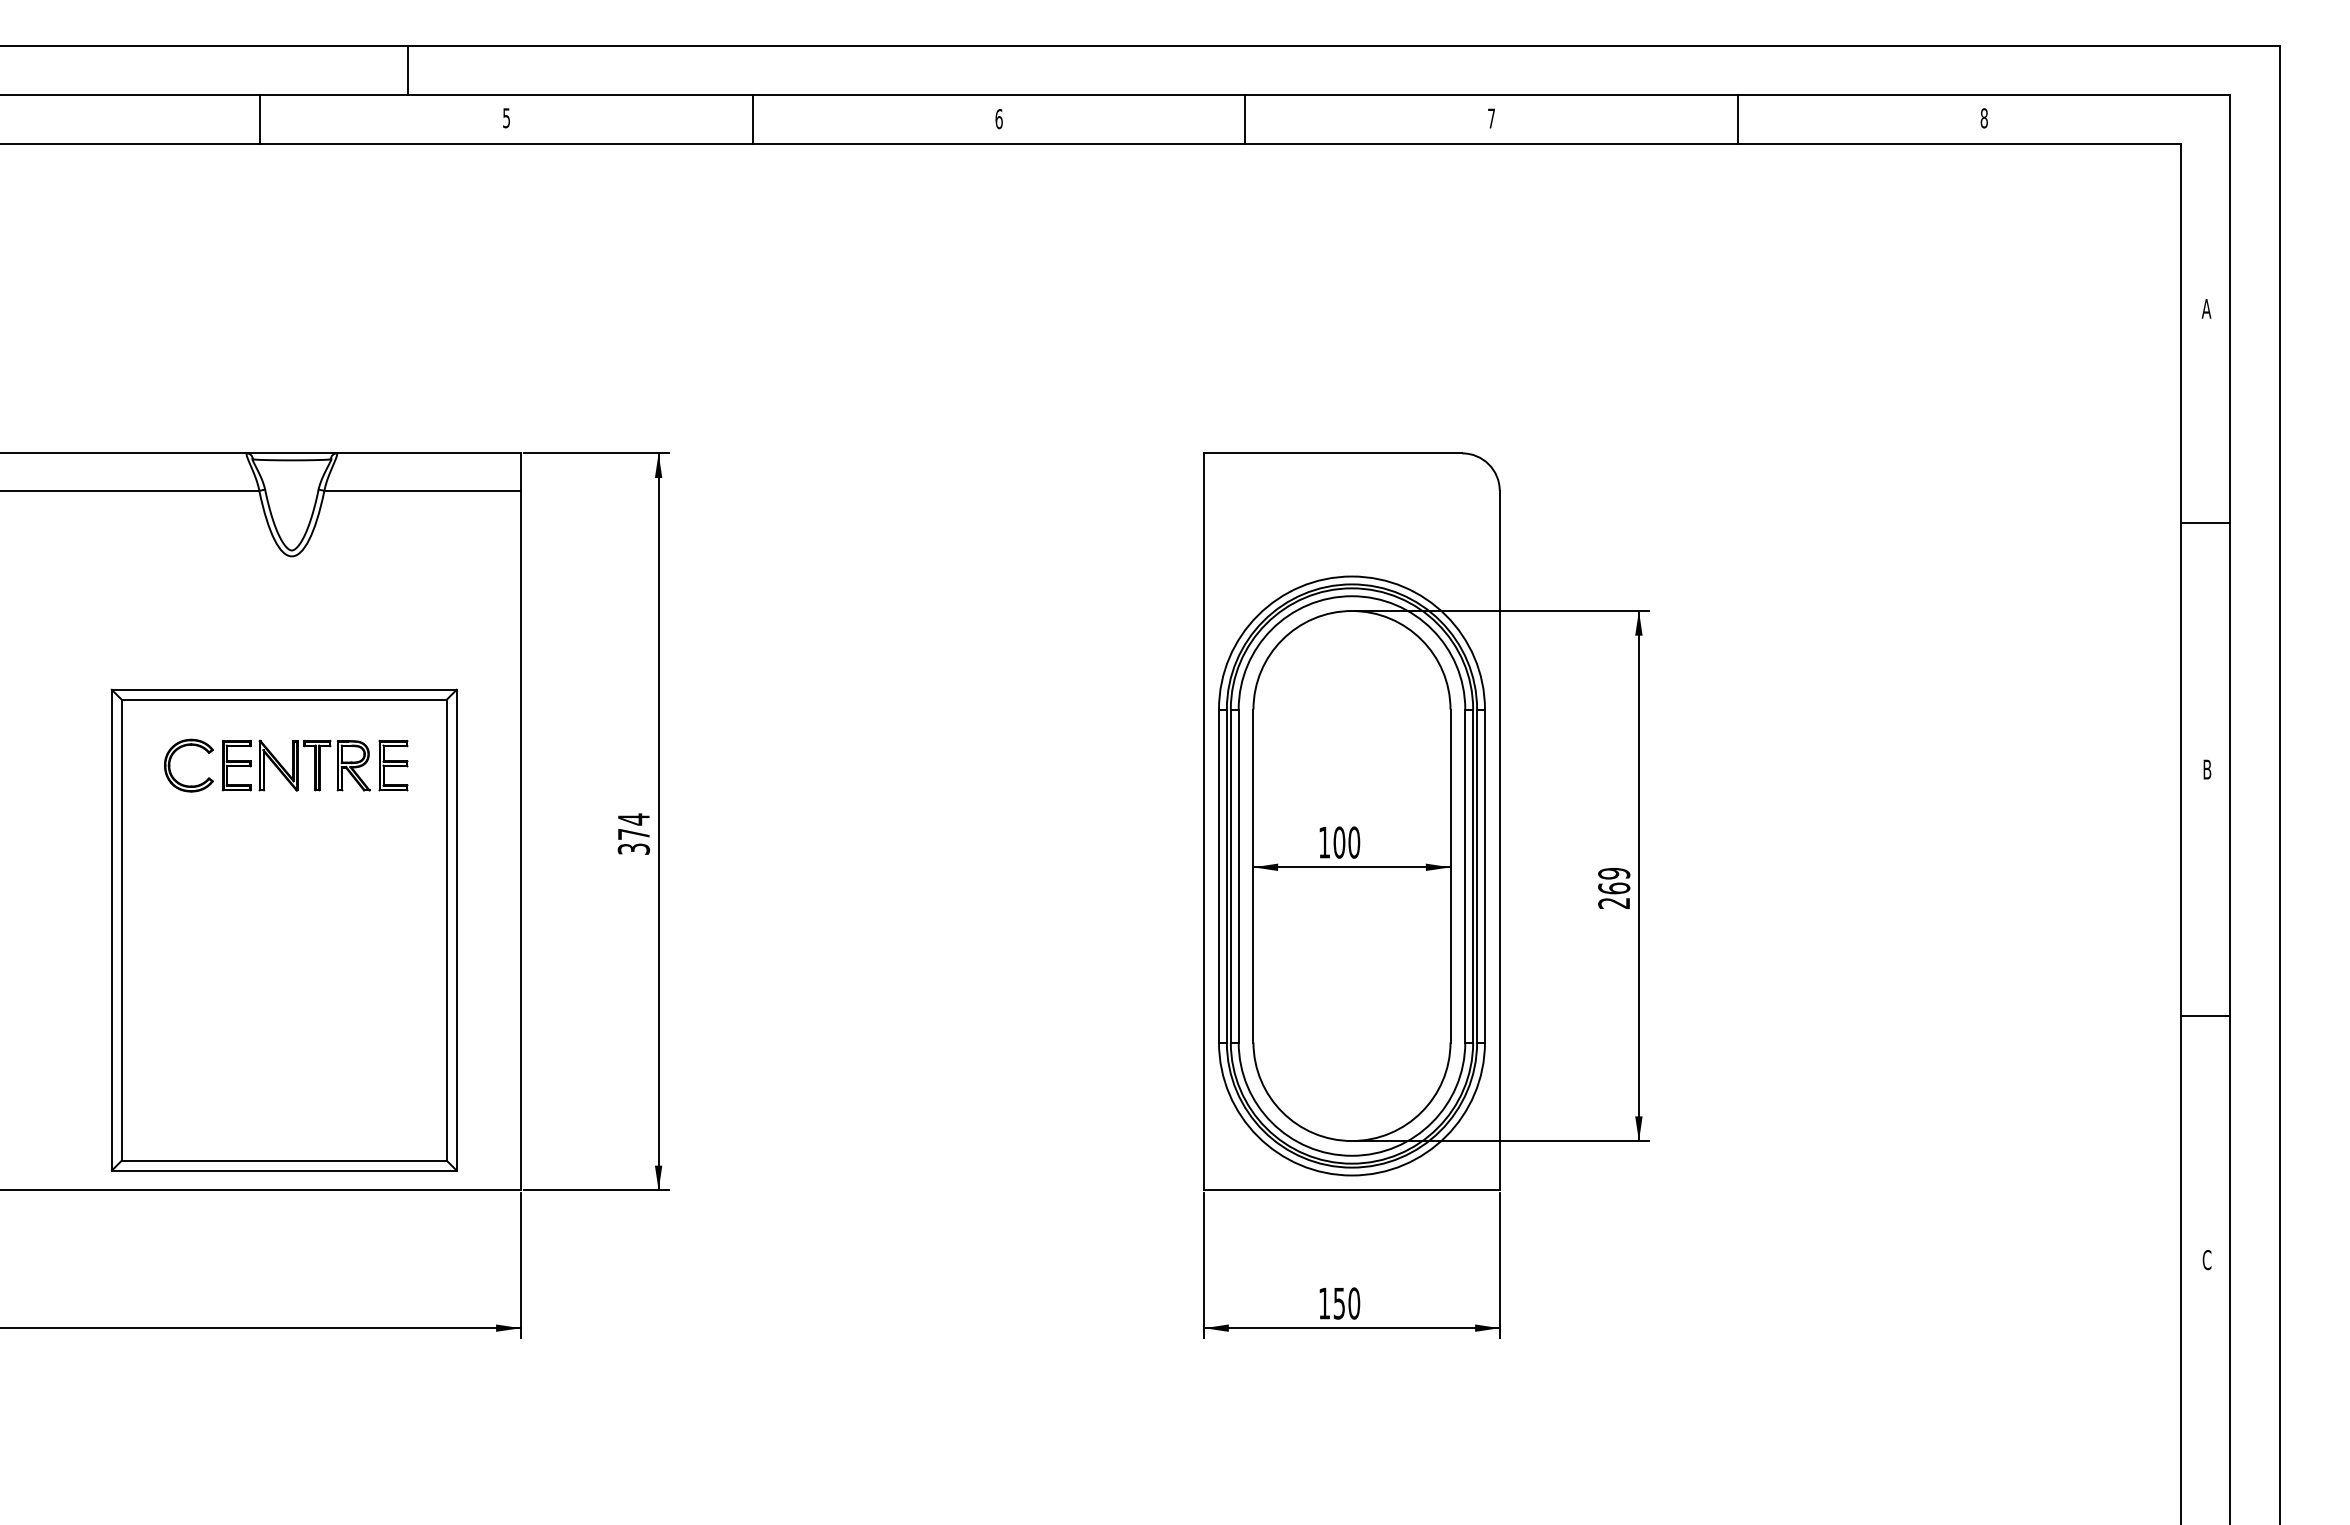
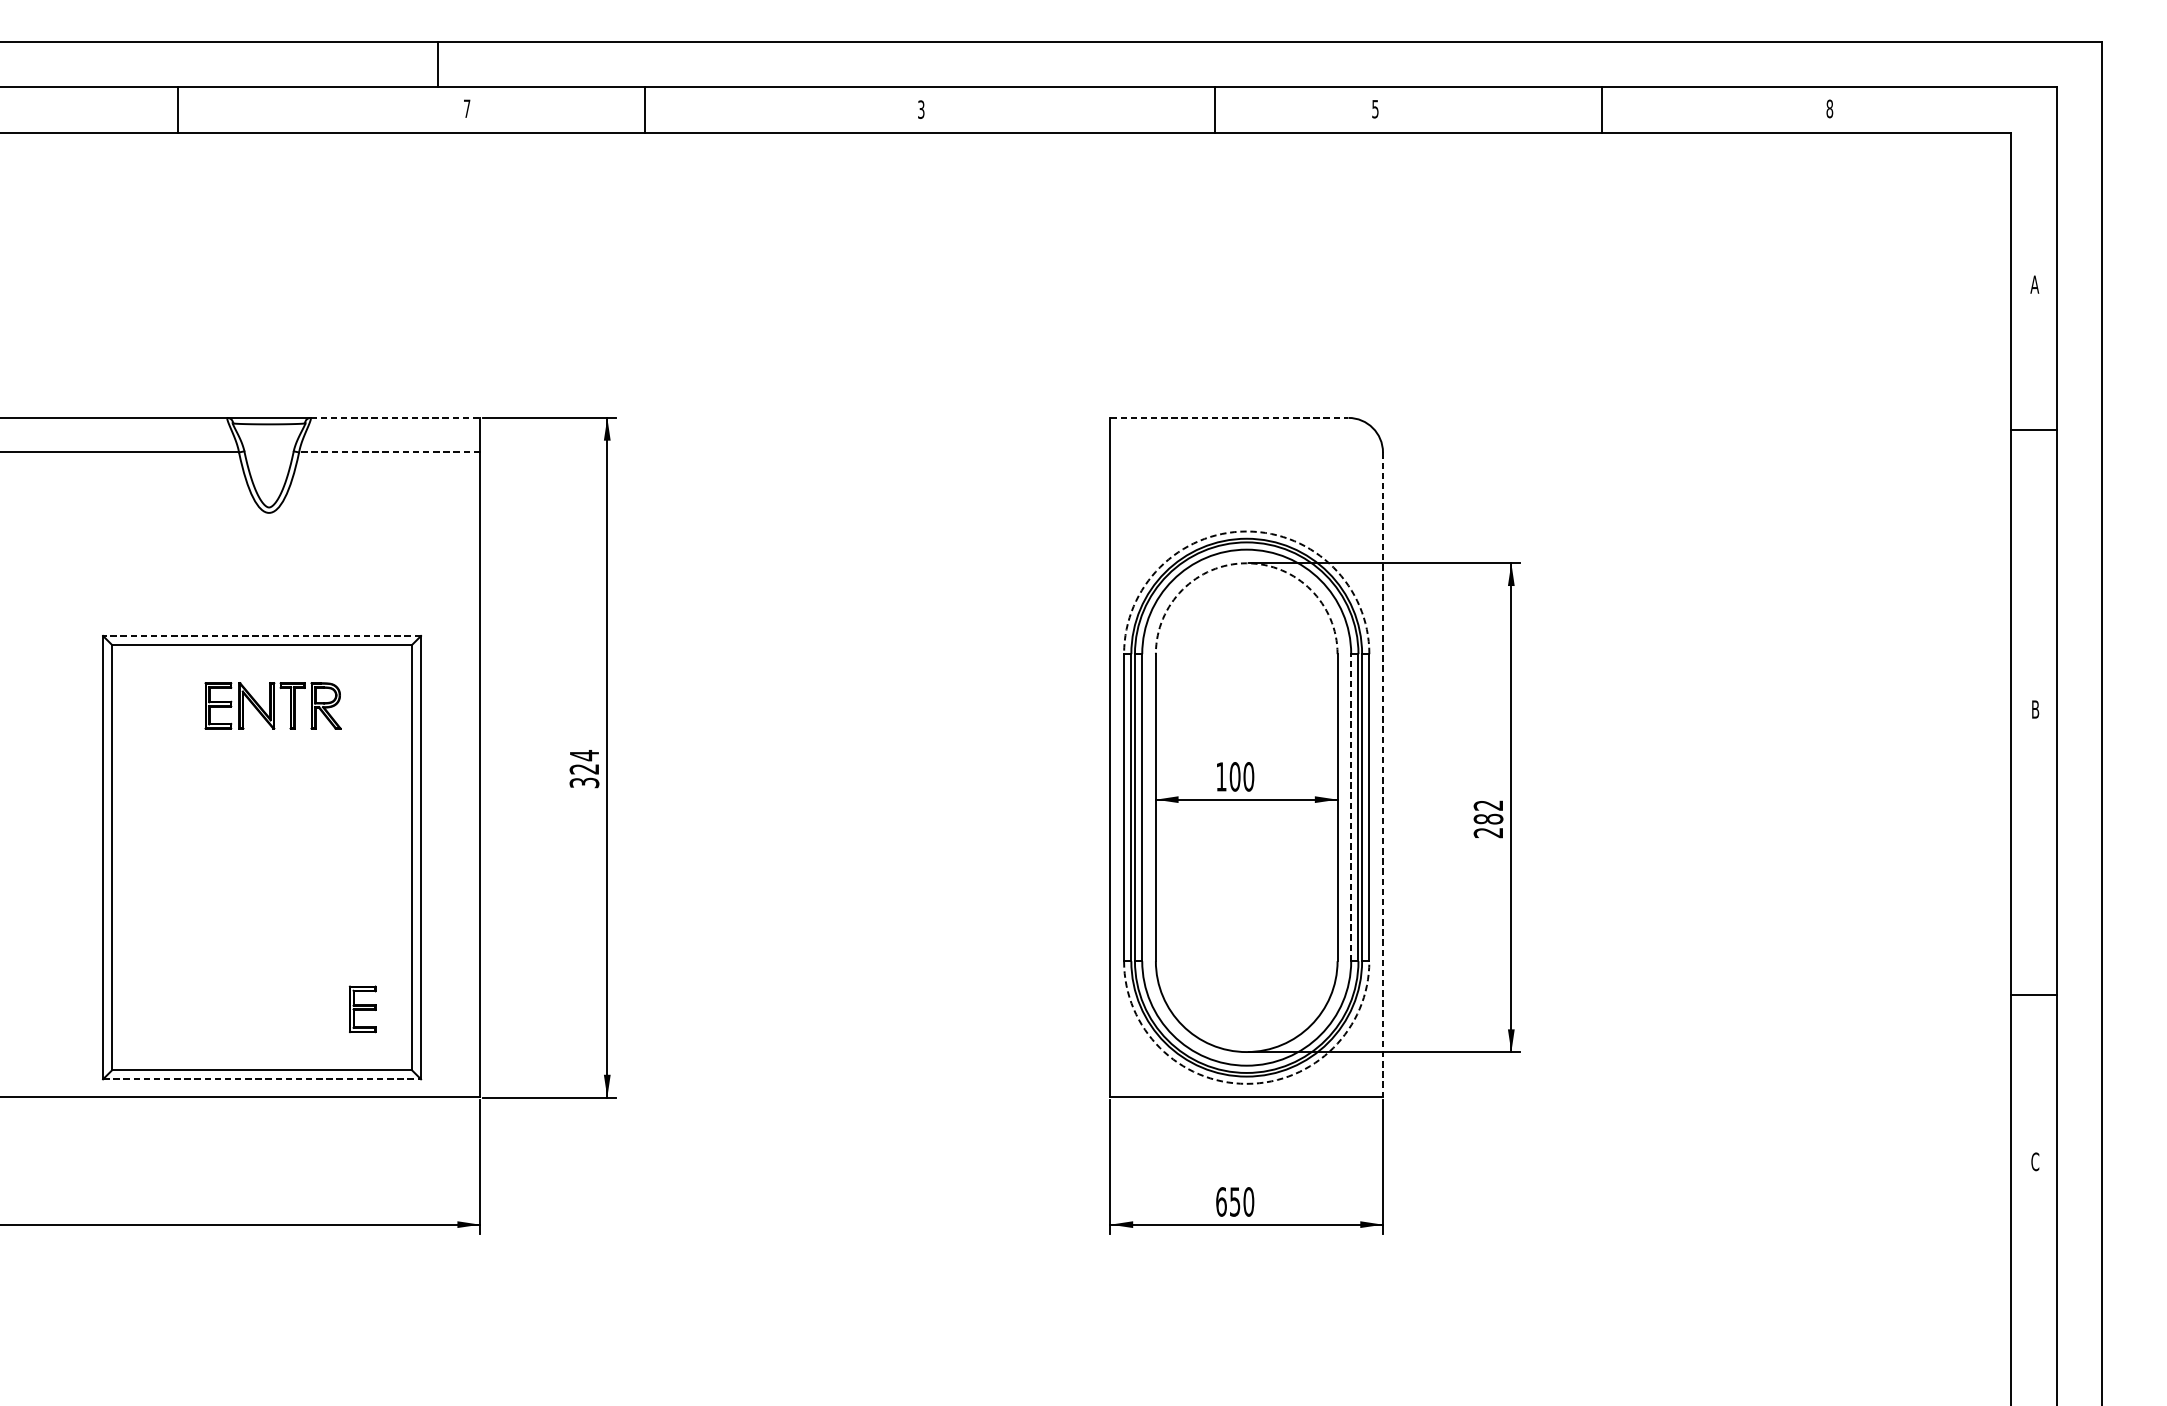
line: (407, 69) -> (437, 63), moved
text: (506, 118) -> (467, 109), 5 -> 7
text: (1491, 118) -> (1375, 109), 7 -> 5
line: (259, 119) -> (177, 110), moved
line: (752, 119) -> (644, 110), moved
text: (998, 119) -> (920, 110), 6 -> 3
line: (1245, 119) -> (1214, 110), moved
line: (428, 453) -> (395, 418), solid -> dashed
line: (1333, 453) -> (1229, 418), solid -> dashed
line: (422, 490) -> (389, 452), solid -> dashed
line: (2205, 523) -> (2033, 430), moved
arc: (1351, 576) -> (1246, 531), solid -> dashed
arc: (1351, 611) -> (1246, 563), solid -> dashed
line: (283, 689) -> (261, 635), solid -> dashed
part: (170, 765) -> (157, 705), removed
part: (393, 765) -> (362, 1009), moved
text: (633, 834) -> (584, 769), 374 -> 324
line: (1499, 840) -> (1382, 774), solid -> dashed
line: (1465, 875) -> (1351, 807), solid -> dashed
text: (1614, 880) -> (1488, 811), 269 -> 282
line: (2205, 1016) -> (2033, 995), moved
line: (284, 1170) -> (262, 1079), solid -> dashed
arc: (1351, 1175) -> (1246, 1083), solid -> dashed
text: (1324, 1303) -> (1221, 1201), 150 -> 650

